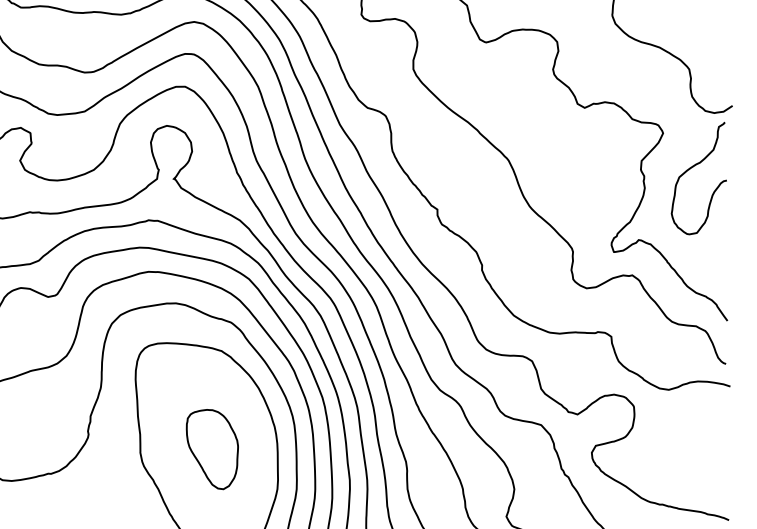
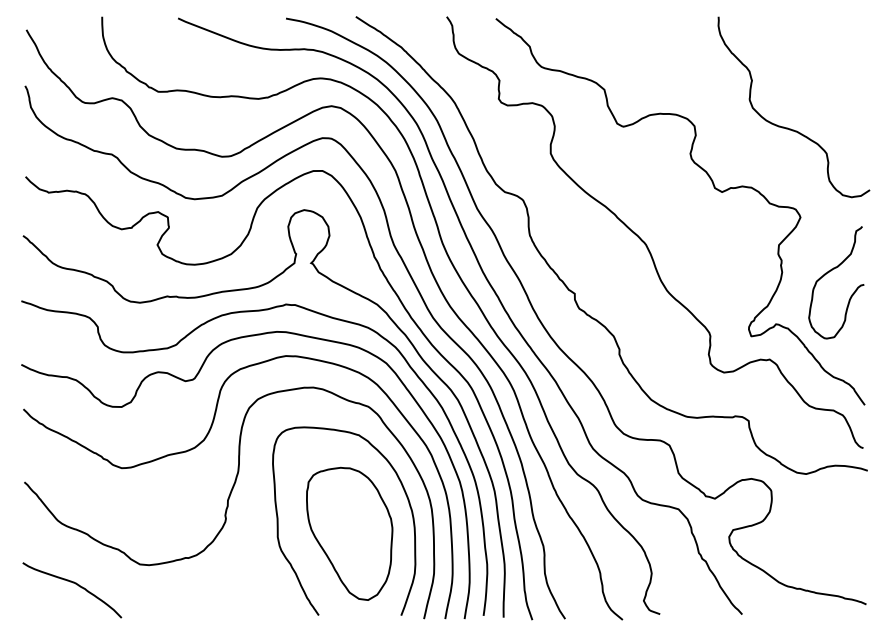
curve: (691, 169) -> (828, 273), moved
part: (212, 449) -> (349, 533), size x1.67

